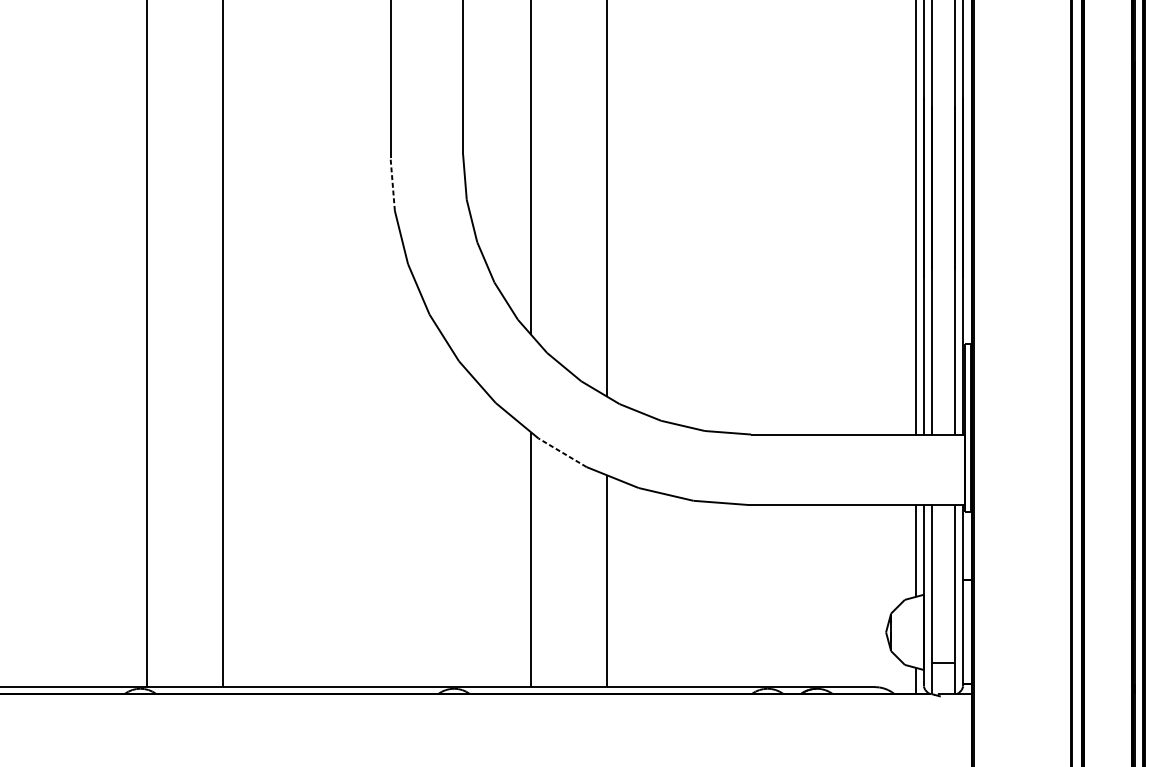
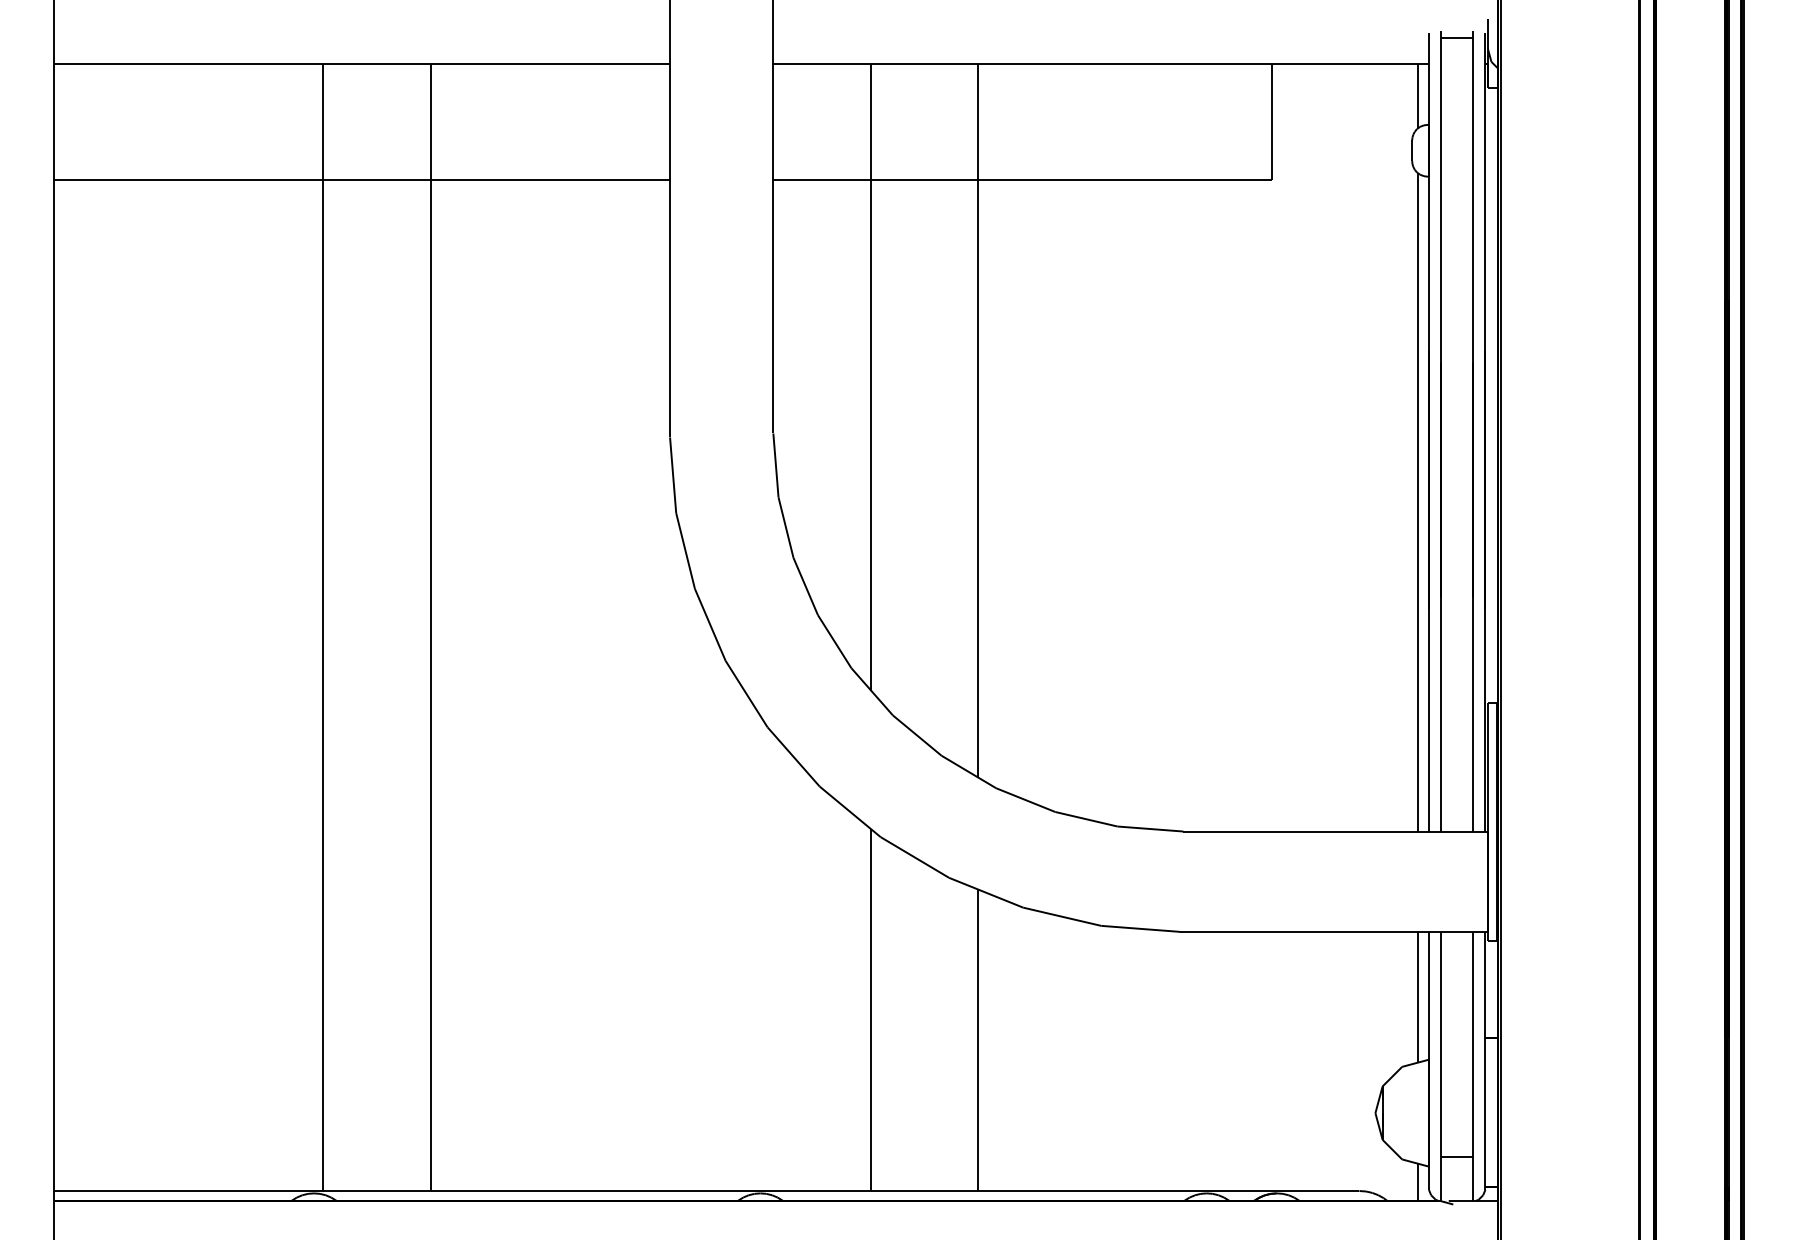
line: (392, 184) -> (673, 475), dashed -> solid
line: (562, 452) -> (914, 857), dashed -> solid

